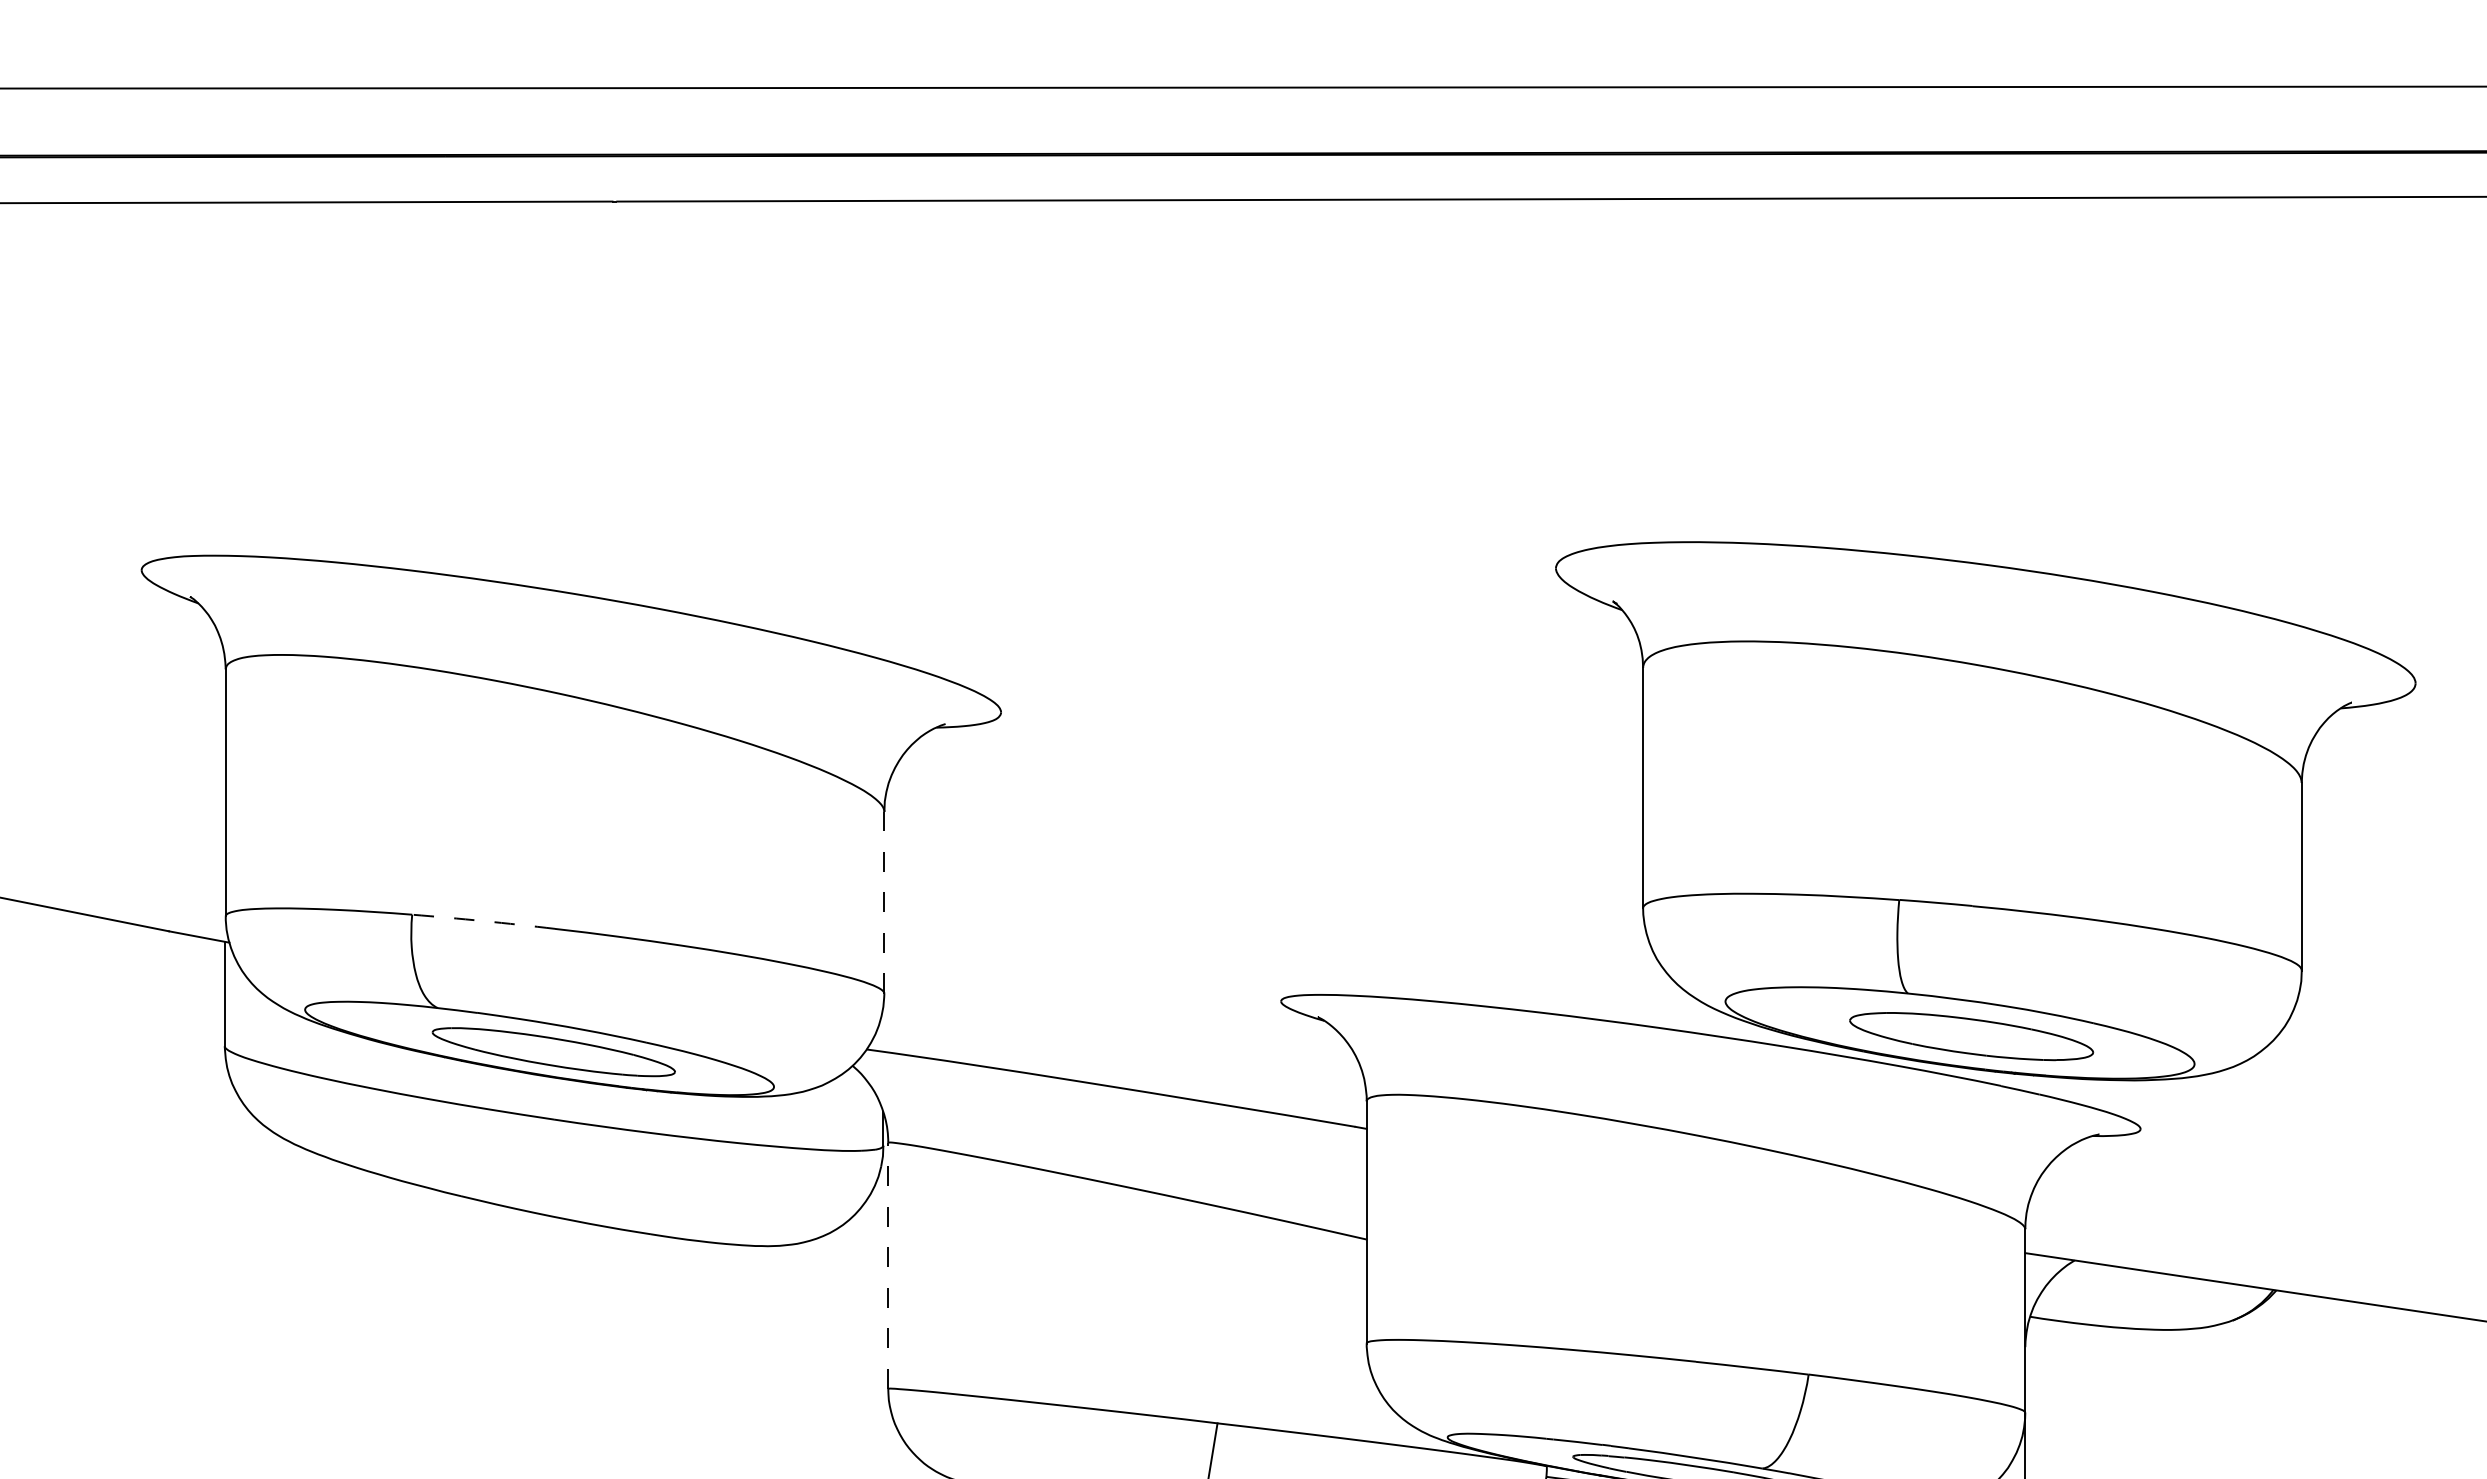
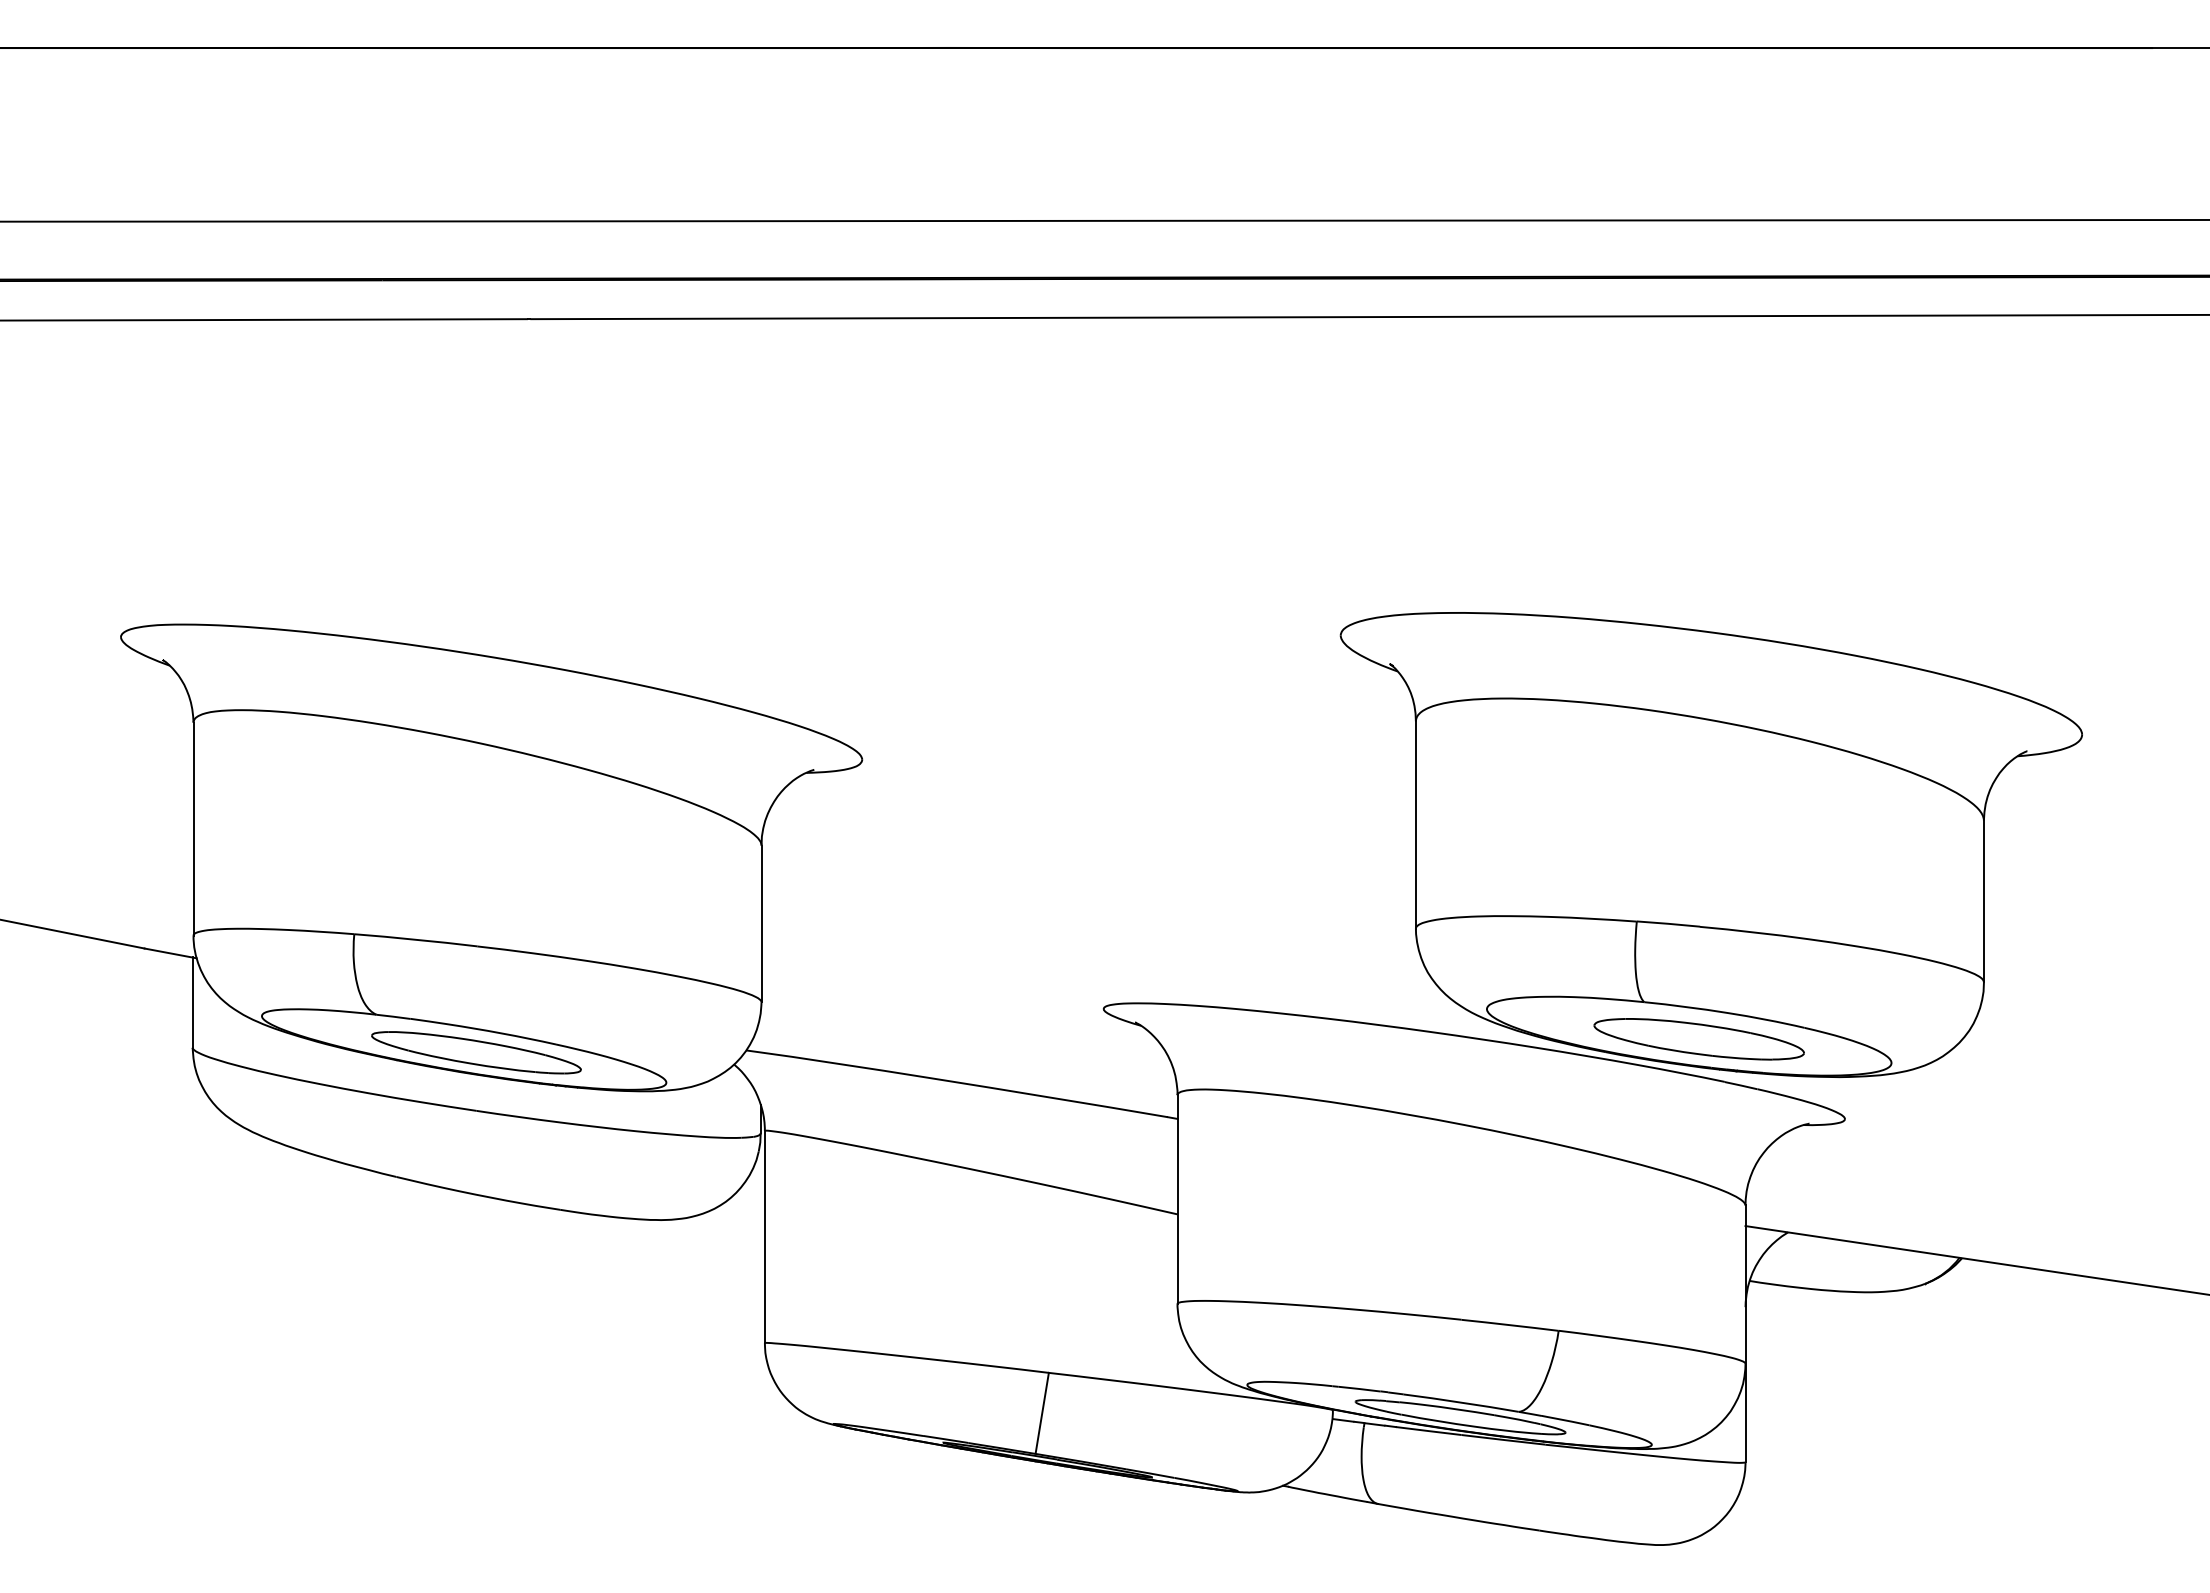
line: (884, 902) -> (761, 923), dashed -> solid
arc: (483, 920) -> (415, 939), dashed -> solid
line: (887, 1265) -> (764, 1236), dashed -> solid

